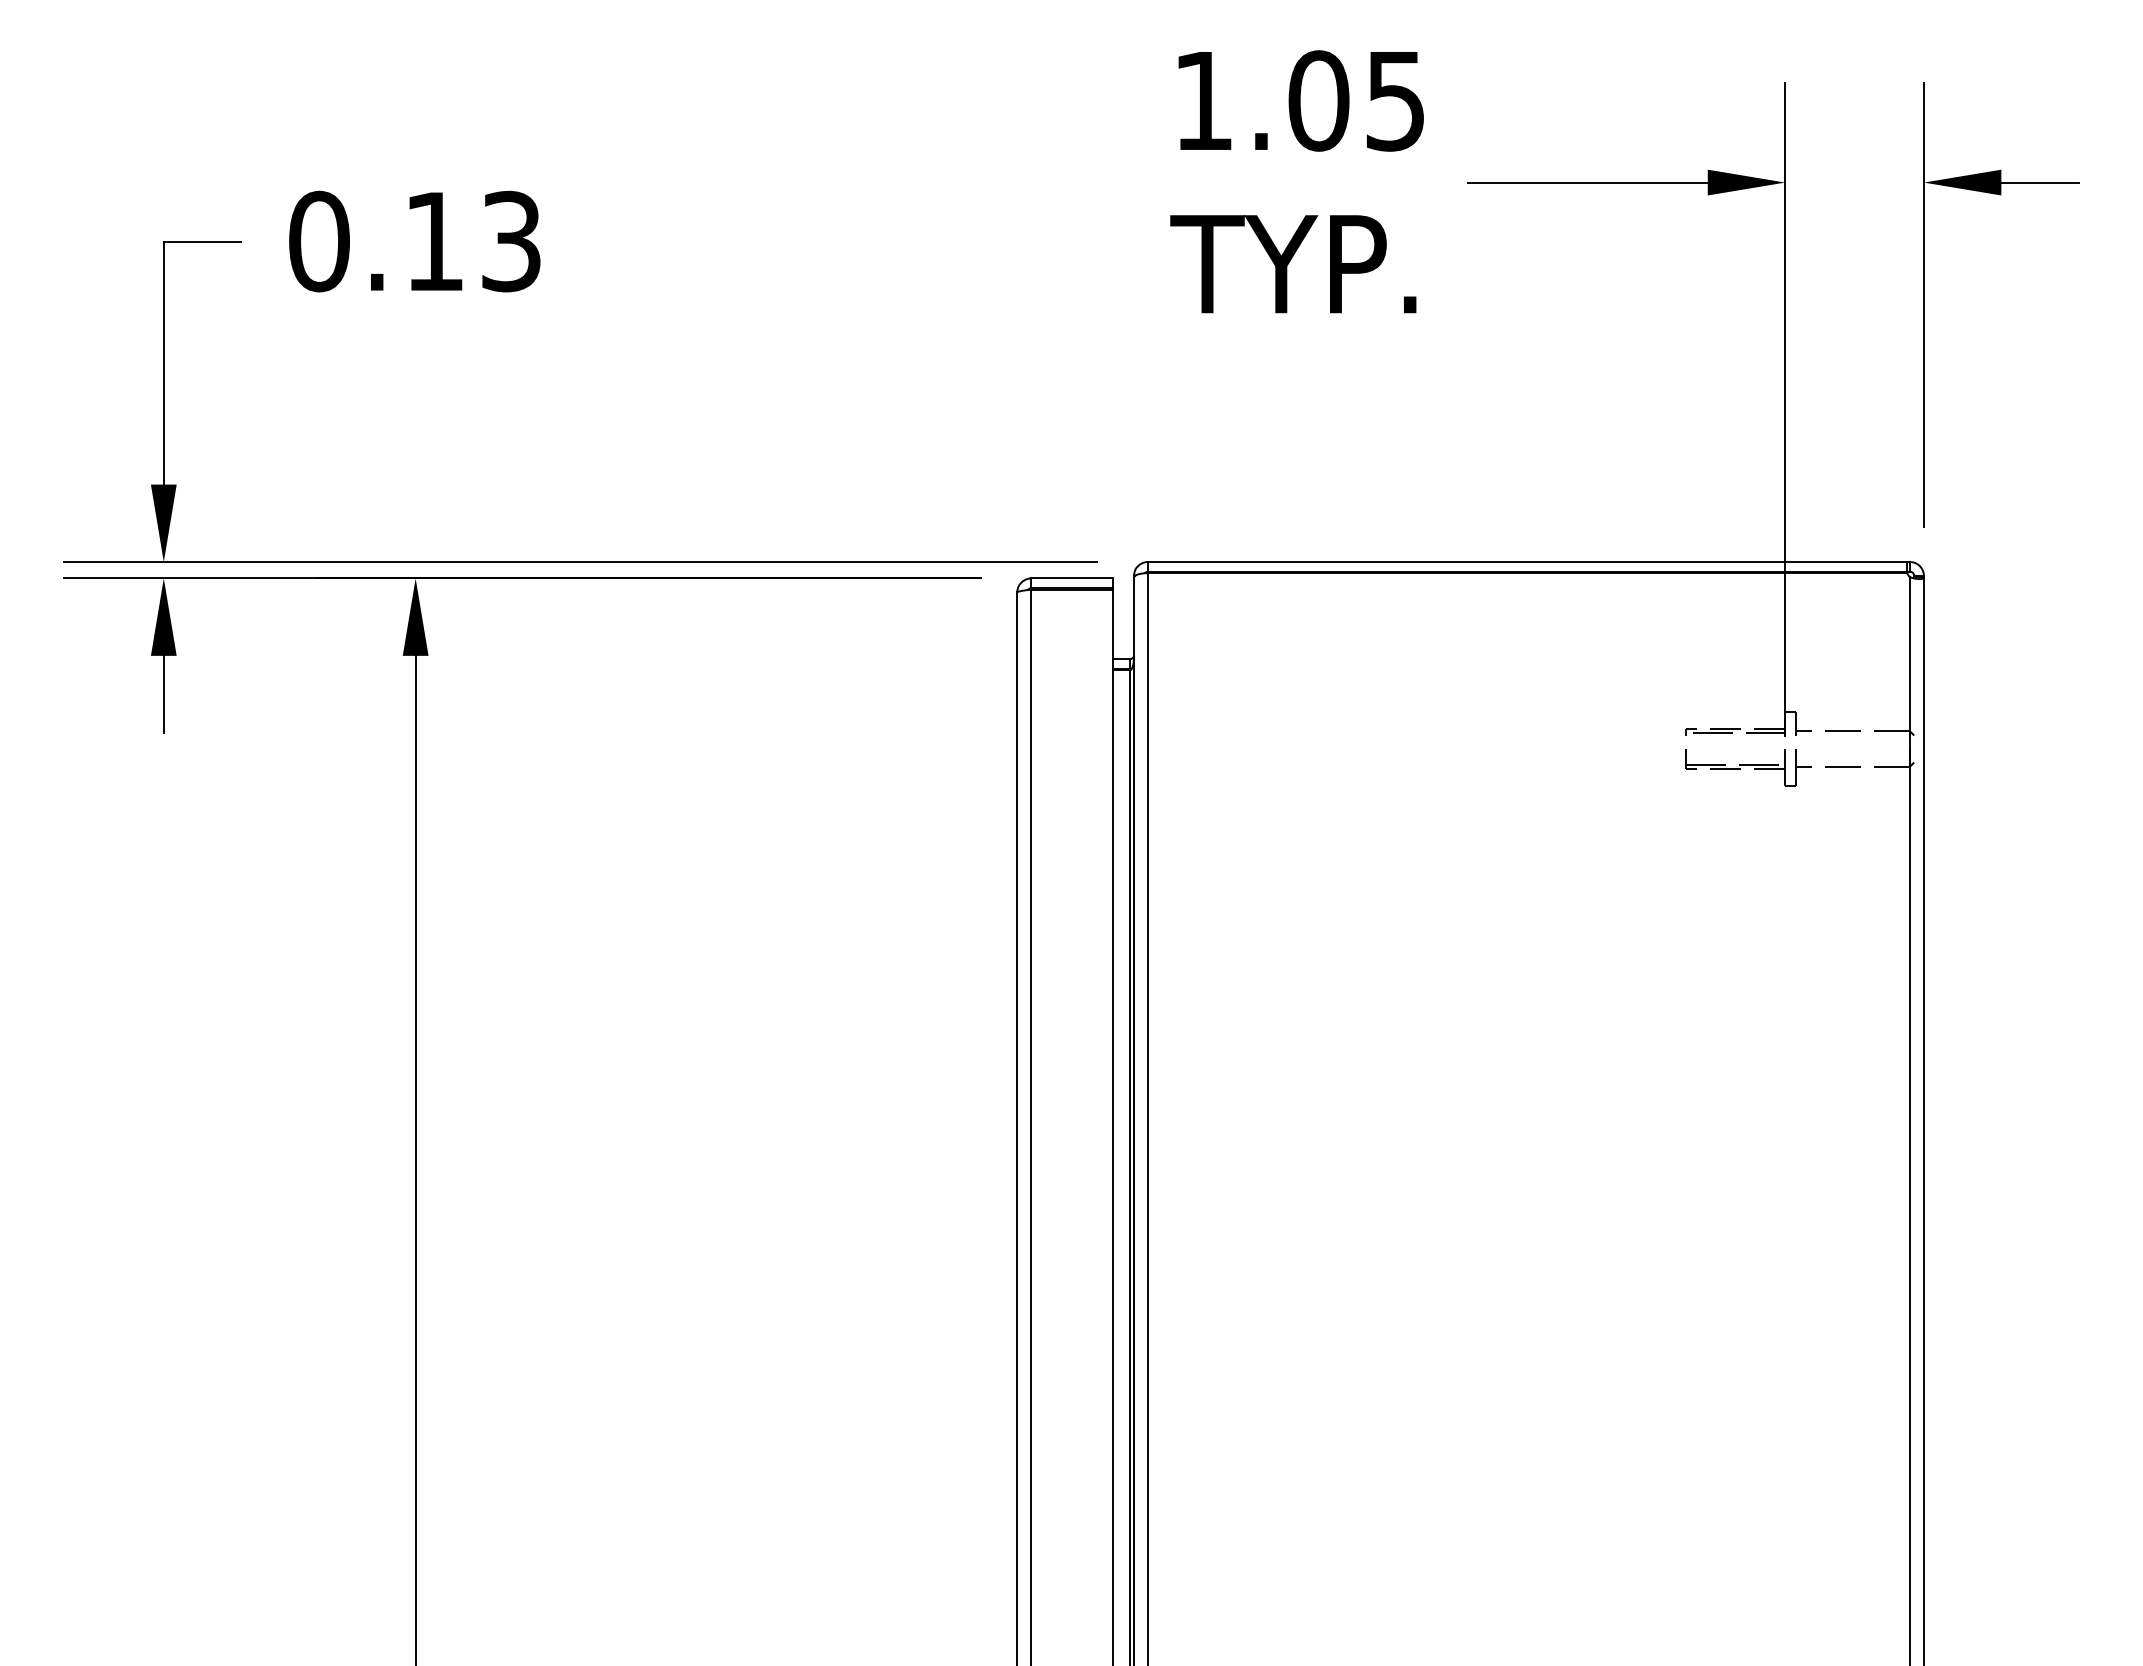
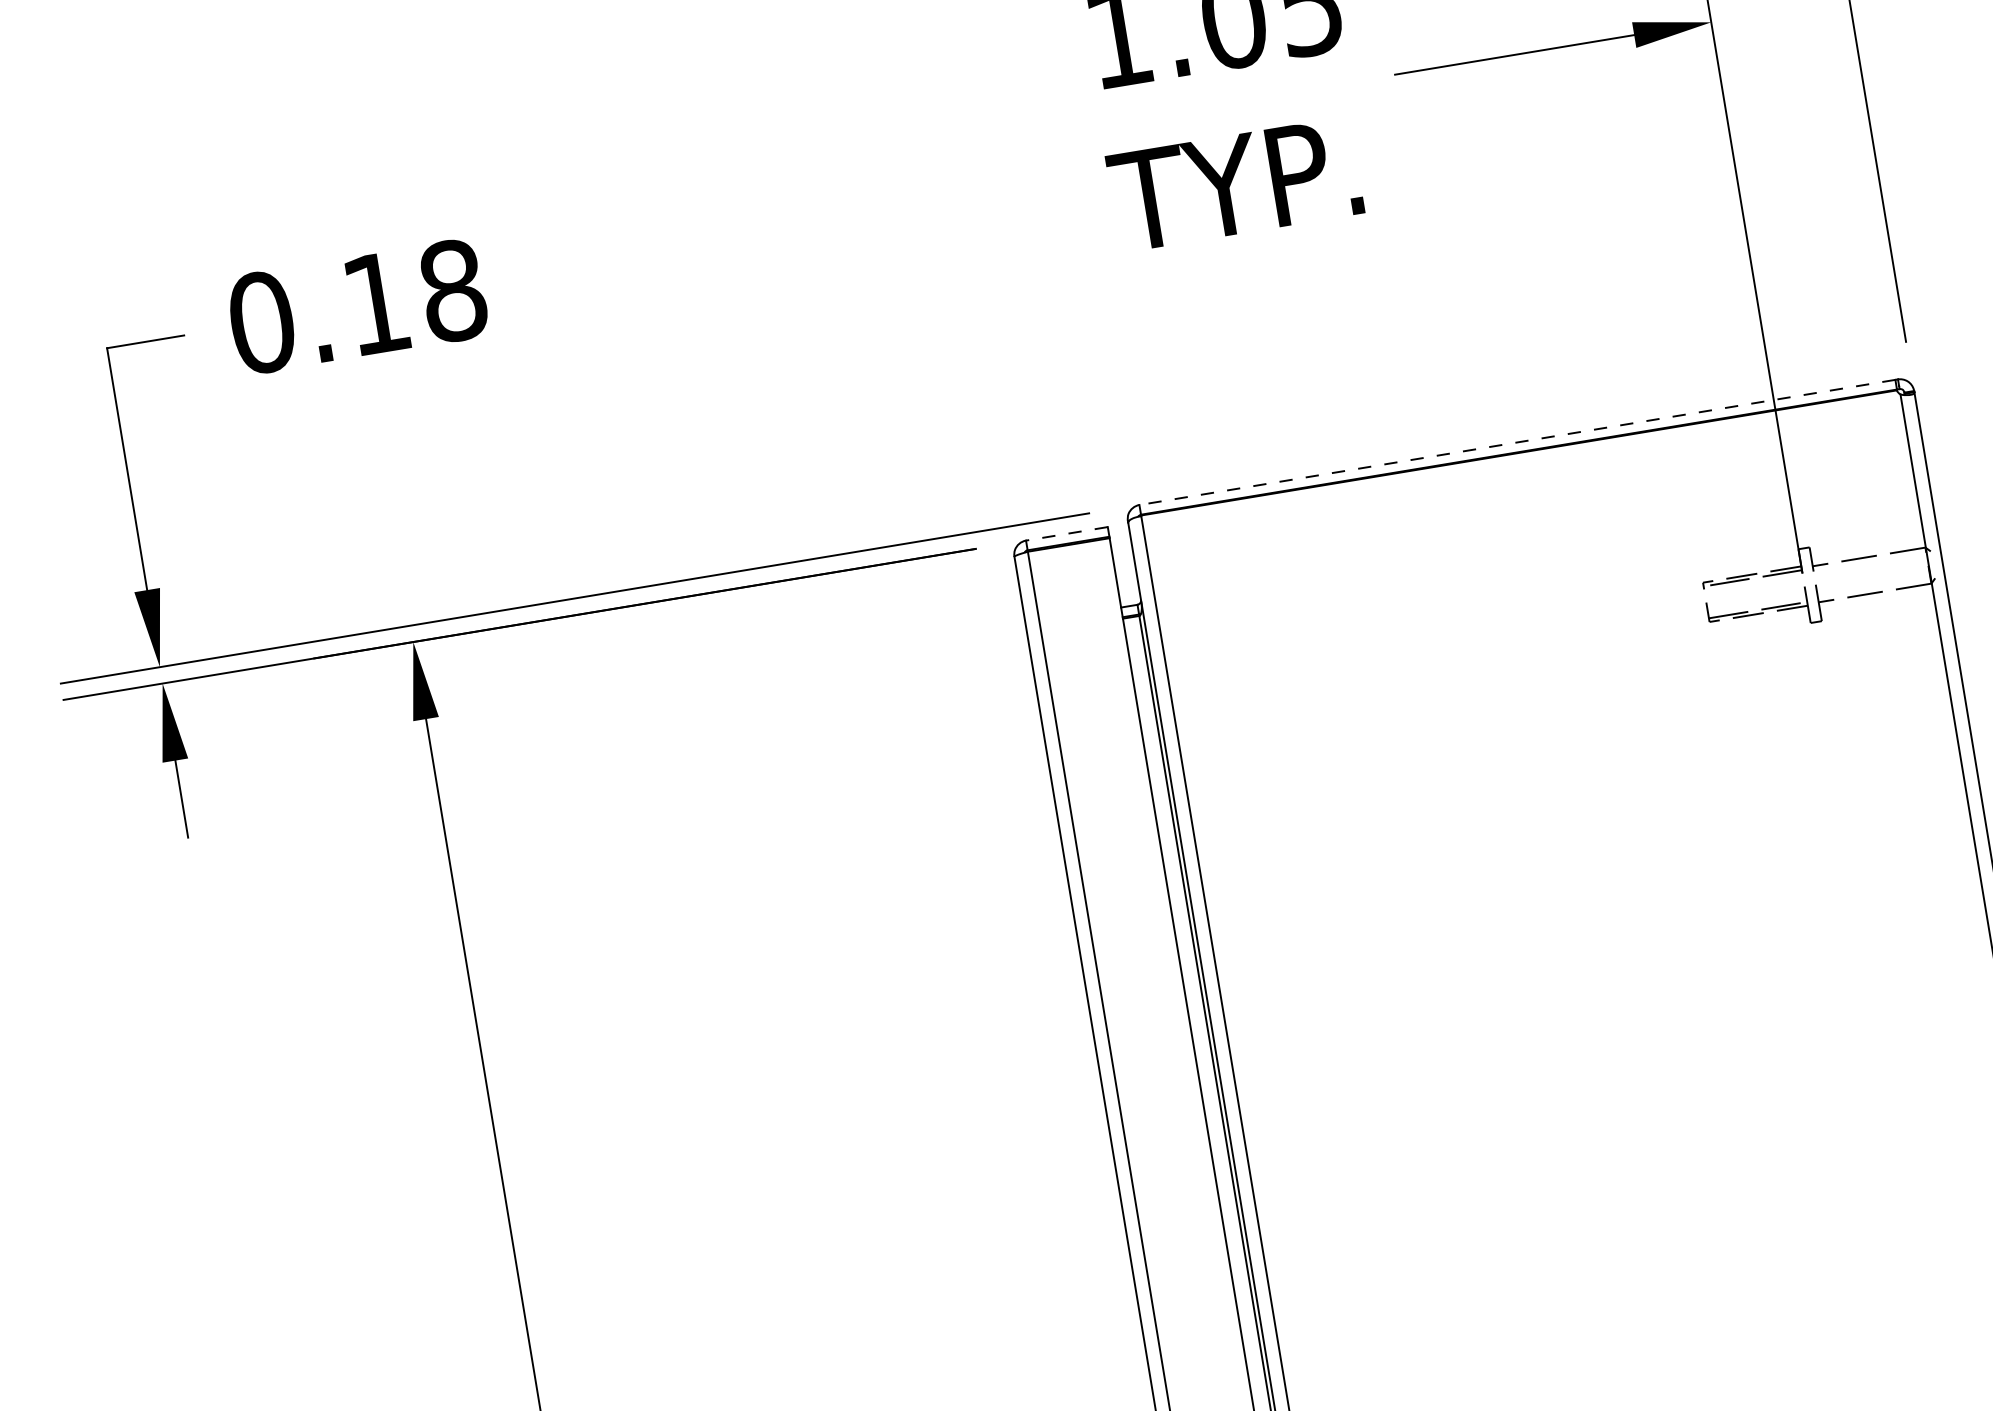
text: (511, 241) -> (453, 290), 0.13 -> 0.18
line: (1527, 562) -> (1517, 442), solid -> dashed
line: (1071, 578) -> (1066, 534), solid -> dashed

